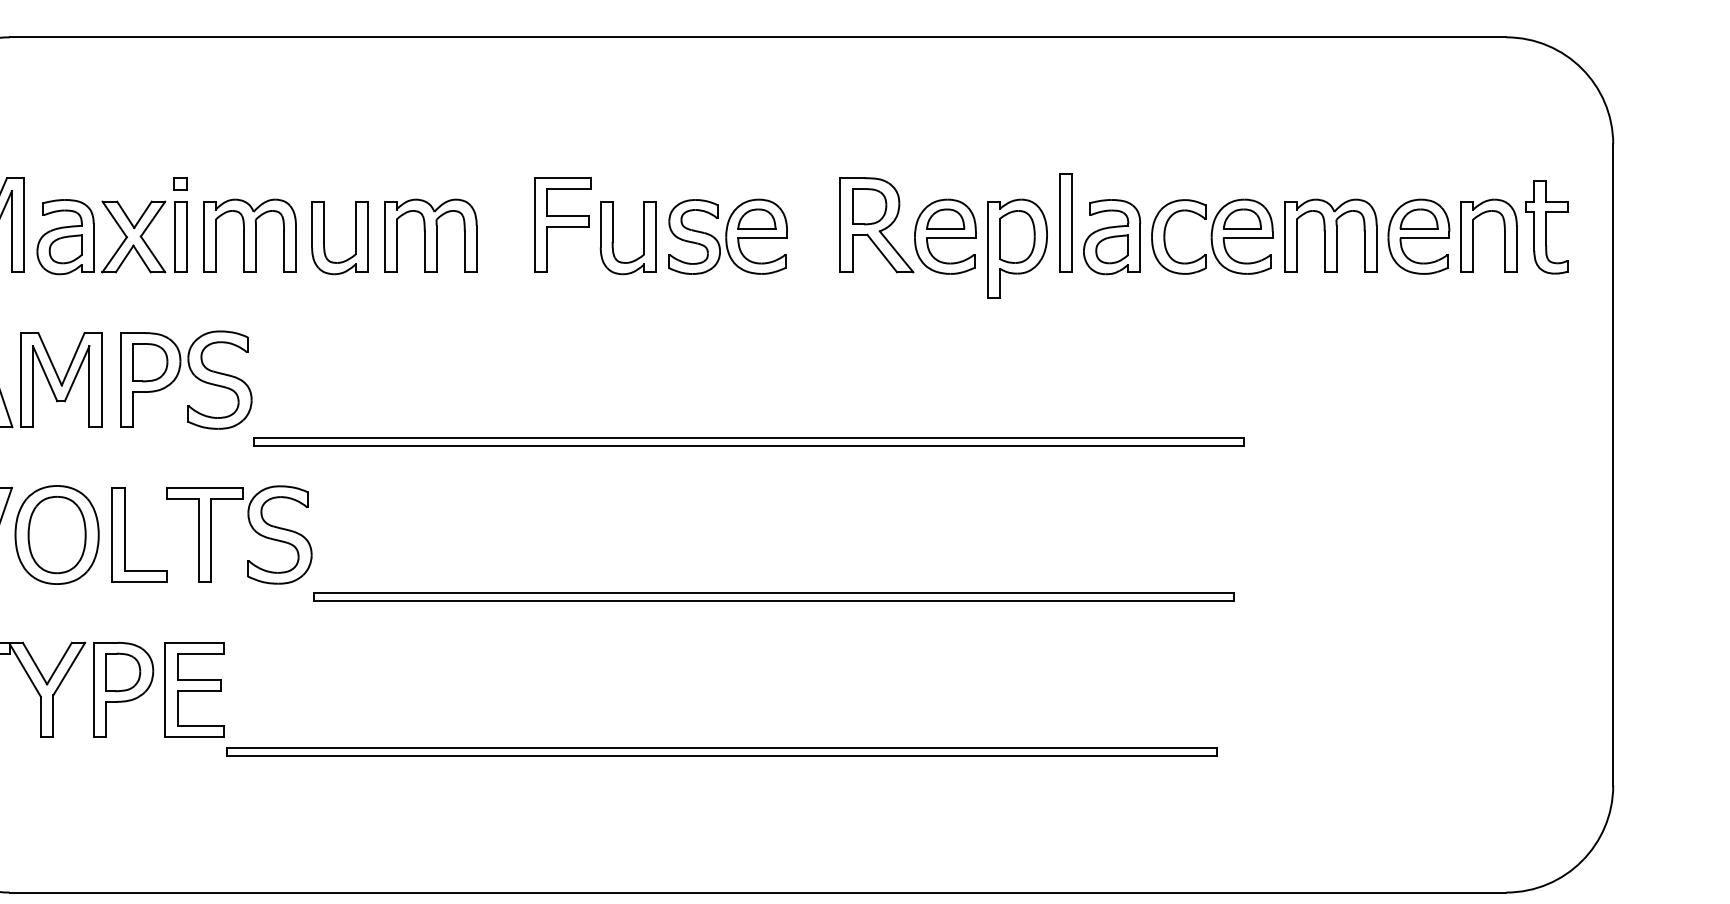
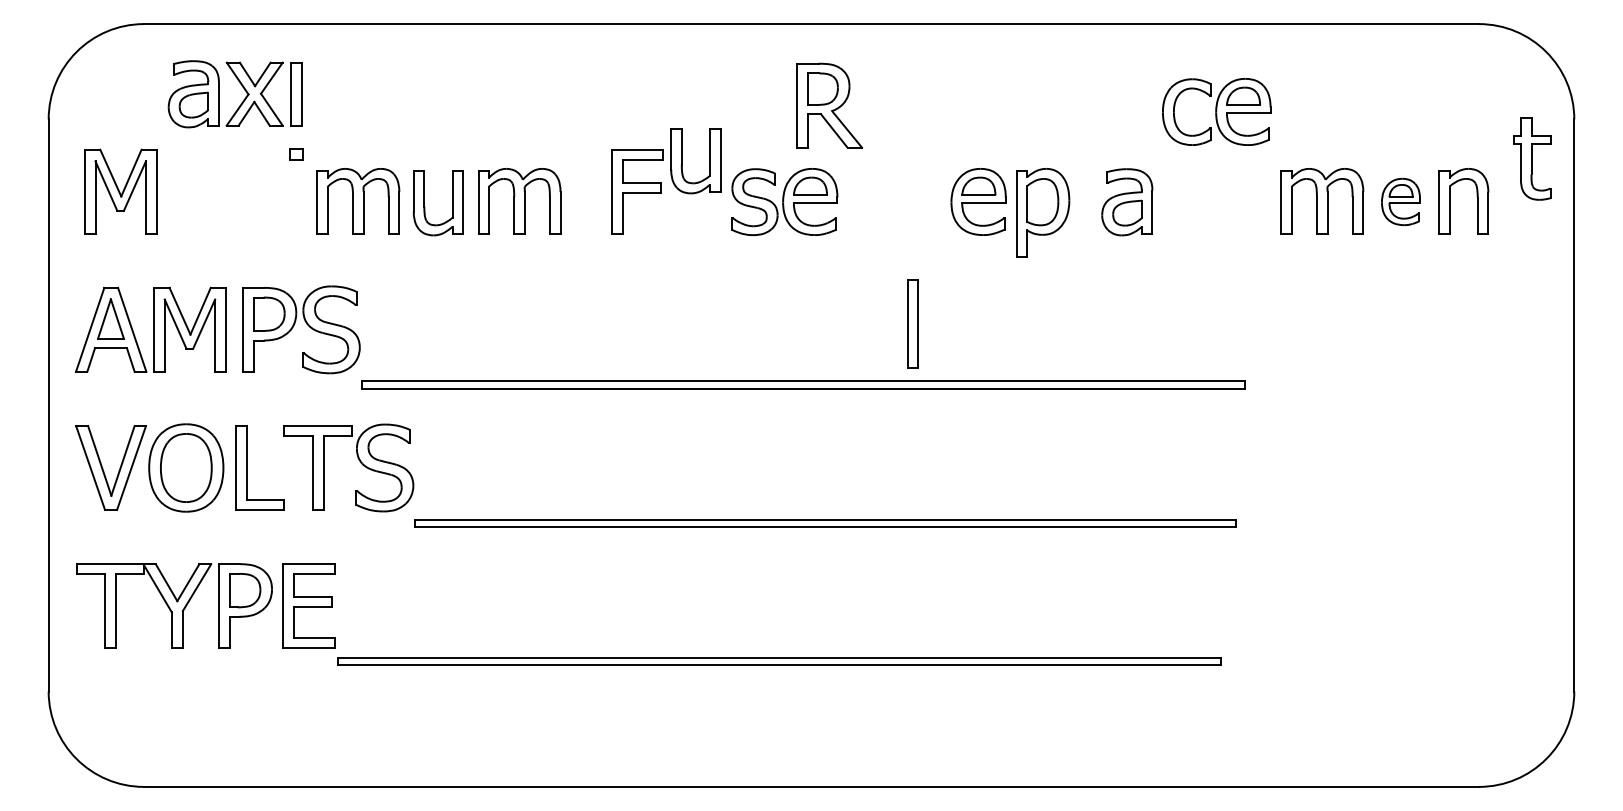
part: (1065, 222) -> (912, 323), moved
part: (876, 225) -> (829, 105), moved
part: (1547, 227) -> (1532, 158), moved
part: (1212, 236) -> (1216, 111), moved
part: (1418, 236) -> (1400, 201), size x0.7
part: (613, 238) -> (682, 161), moved
part: (121, 242) -> (243, 99), moved

